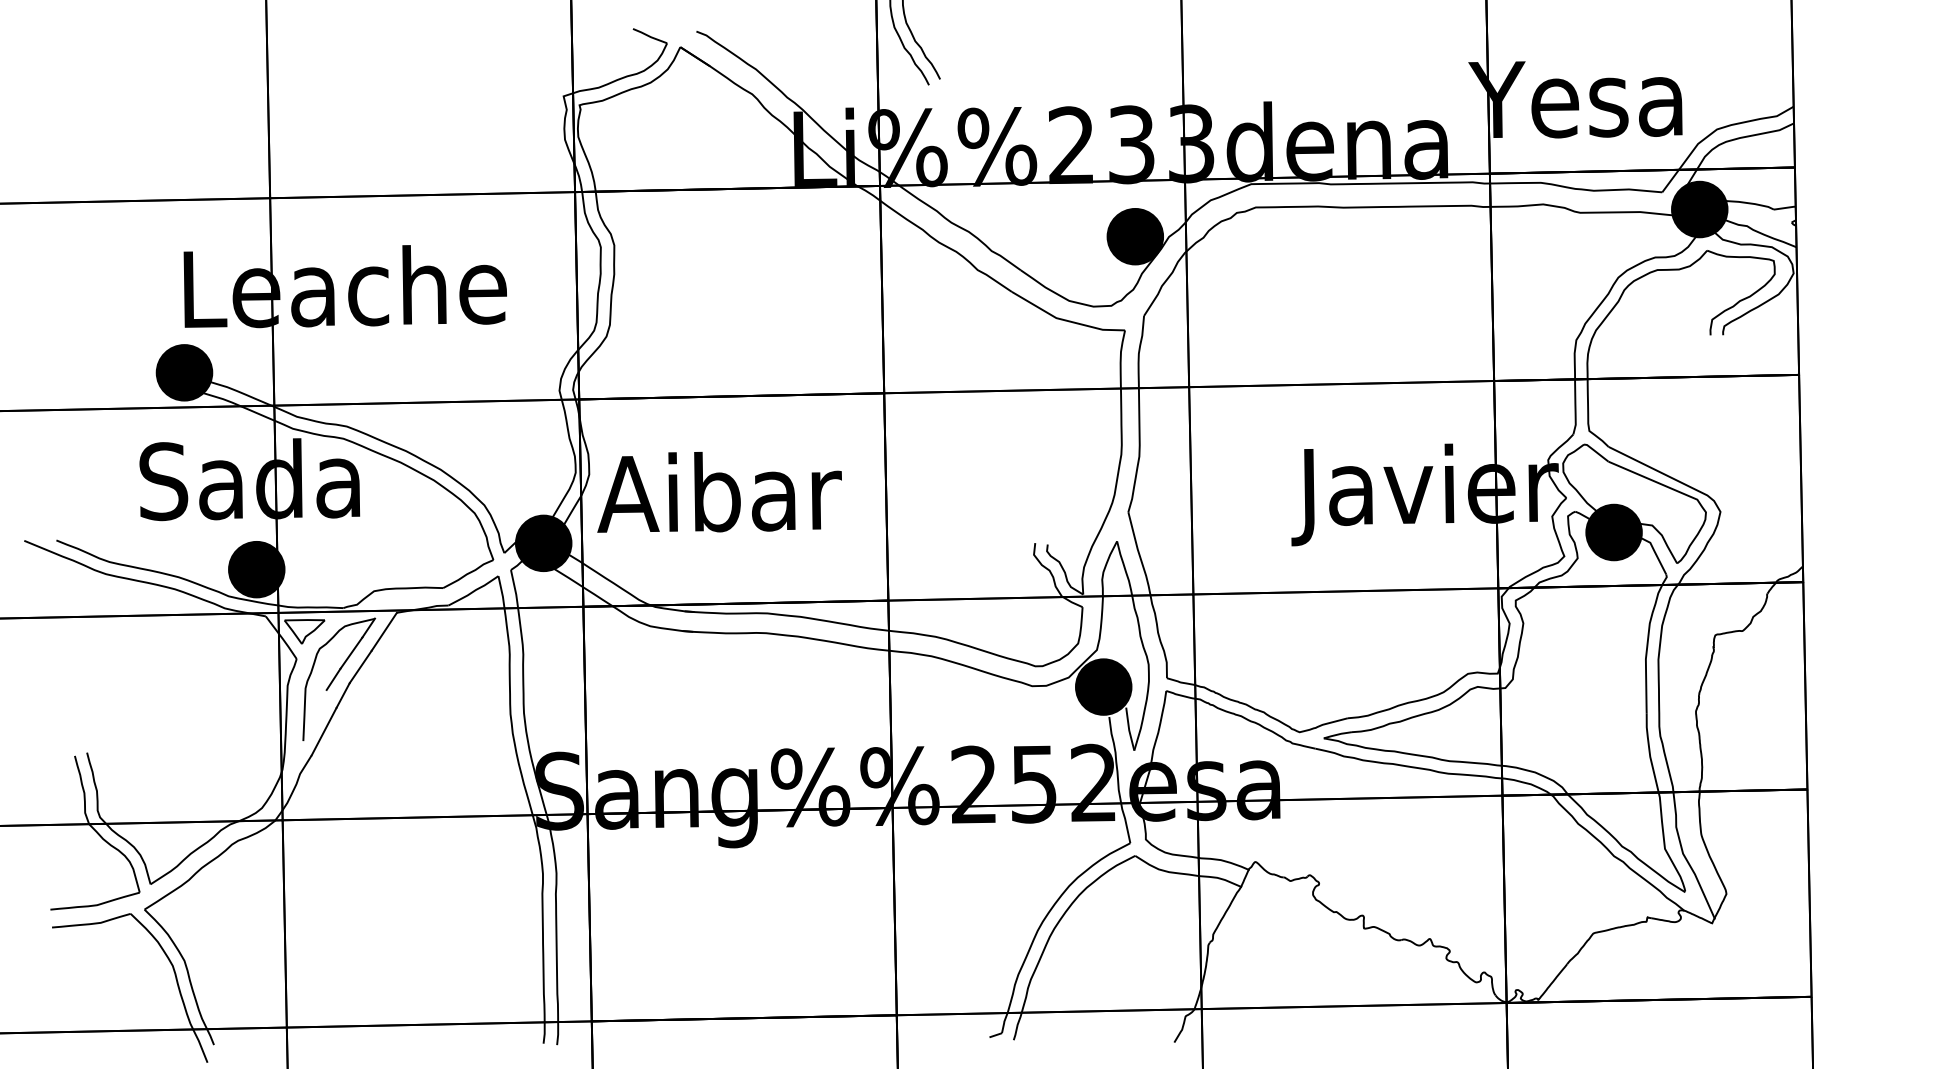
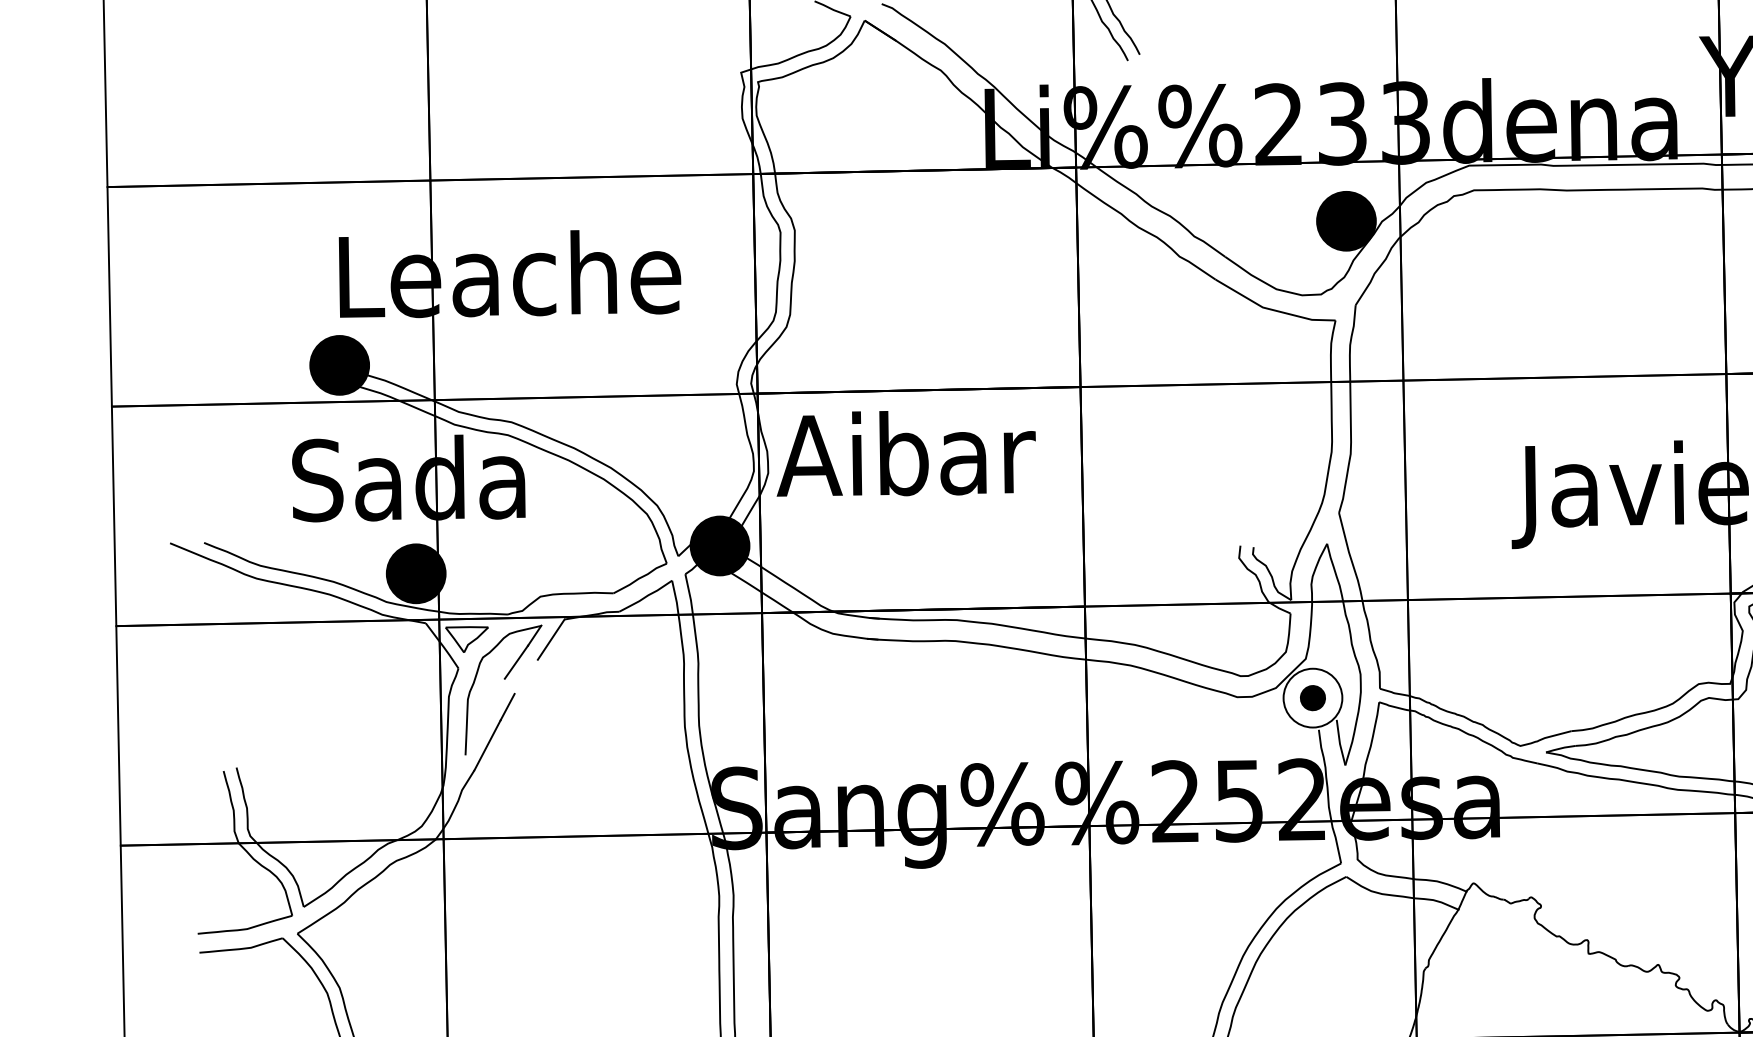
text: (719, 492) -> (906, 453), moved
line: (360, 666) -> (526, 676), removed
line: (333, 678) -> (497, 689), removed
fill: (1103, 686) -> (1312, 697), removed

